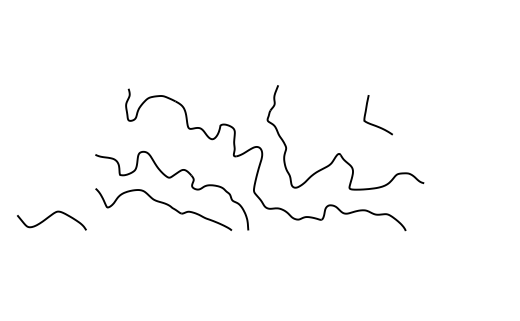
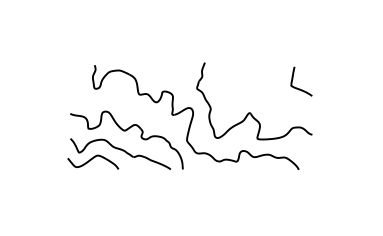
curve: (376, 124) -> (300, 88), moved
curve: (50, 216) -> (92, 159), moved

